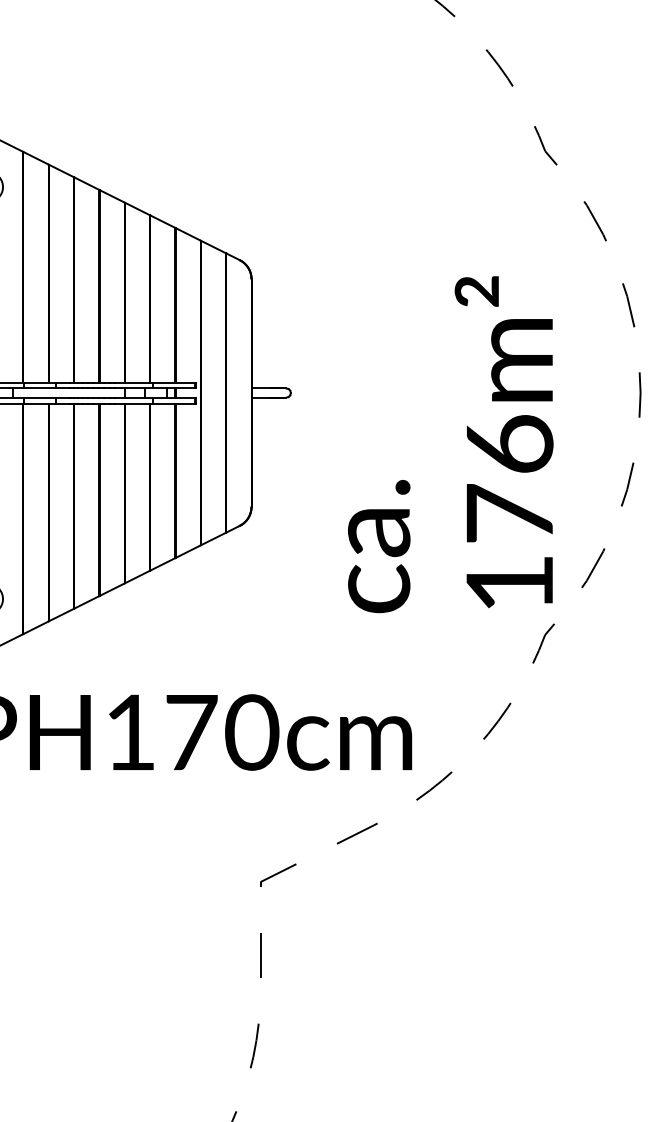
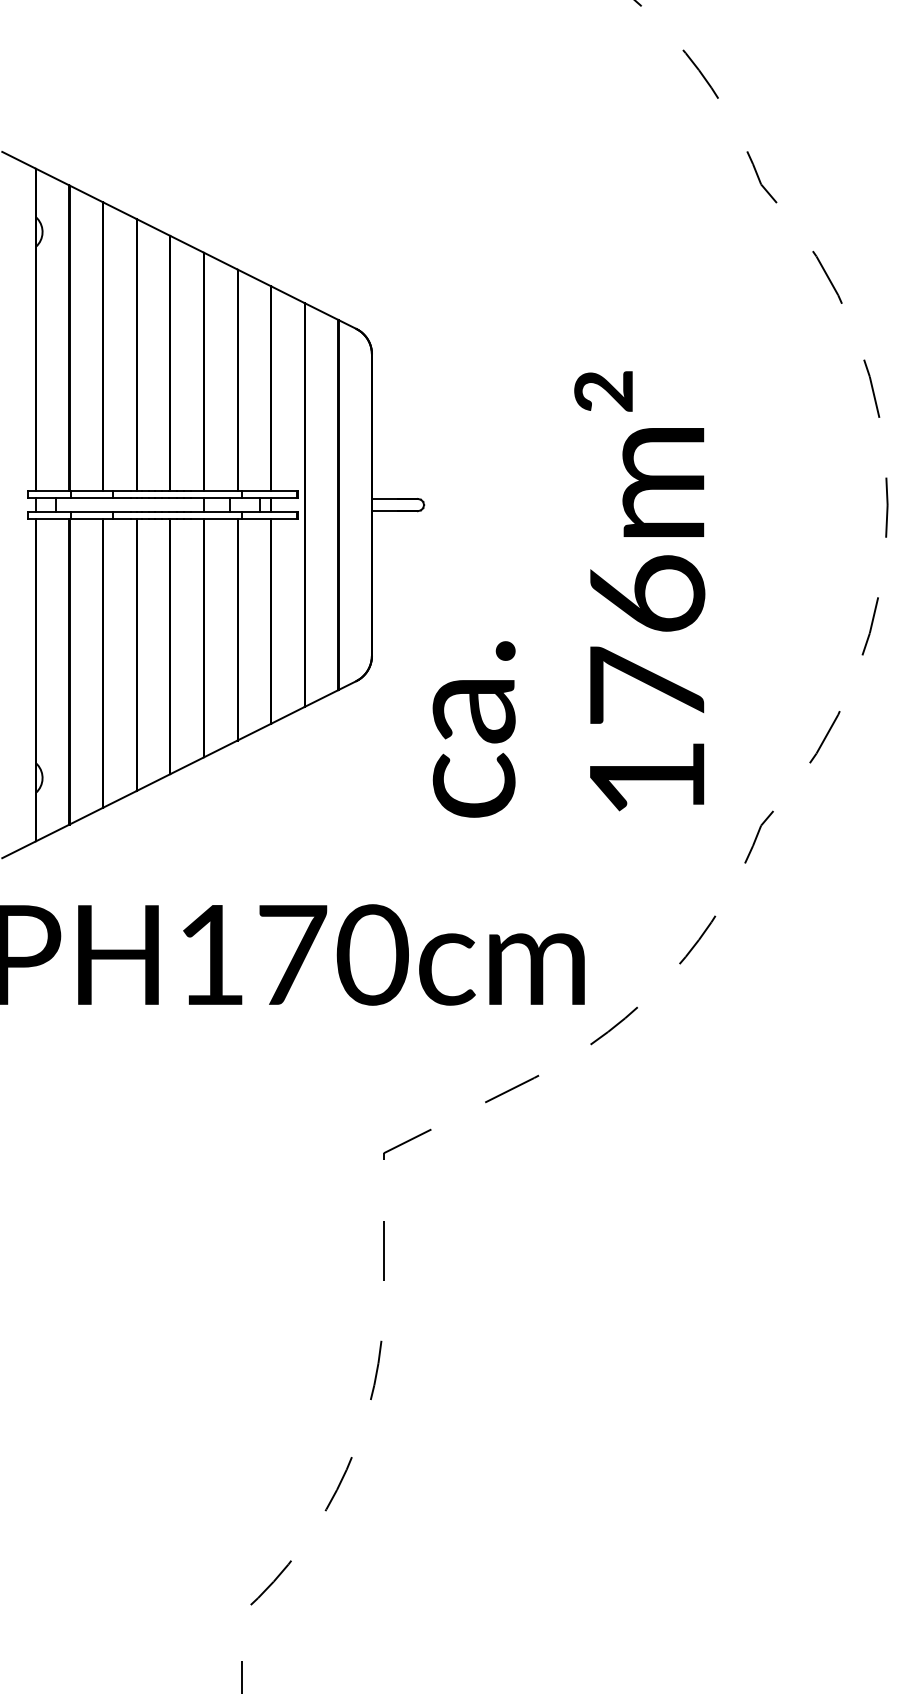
text: (450, 444) -> (568, 594), moved

